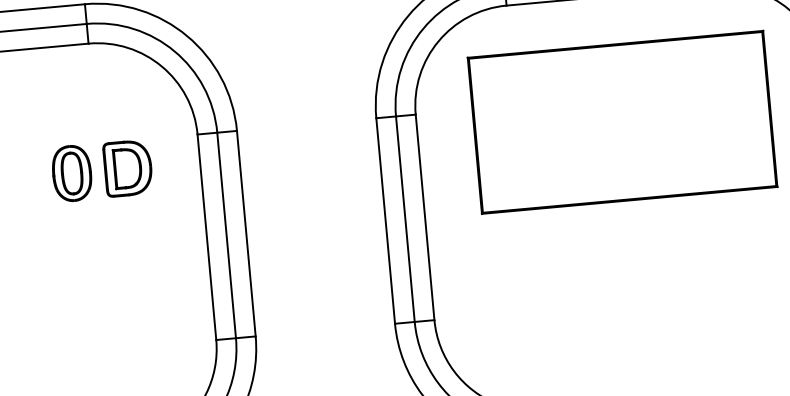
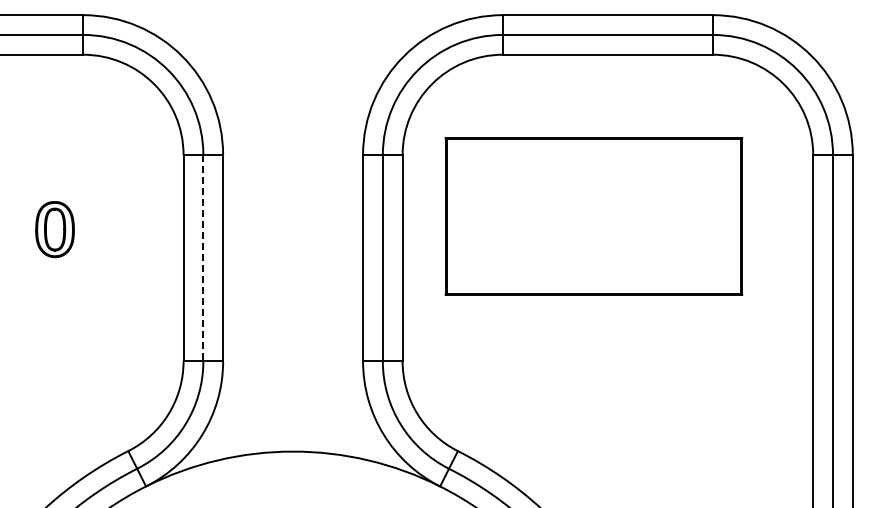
part: (622, 122) -> (593, 216), moved
part: (128, 168) -> (111, 182), removed
part: (71, 173) -> (54, 229), moved
line: (226, 235) -> (203, 258), solid -> dashed

